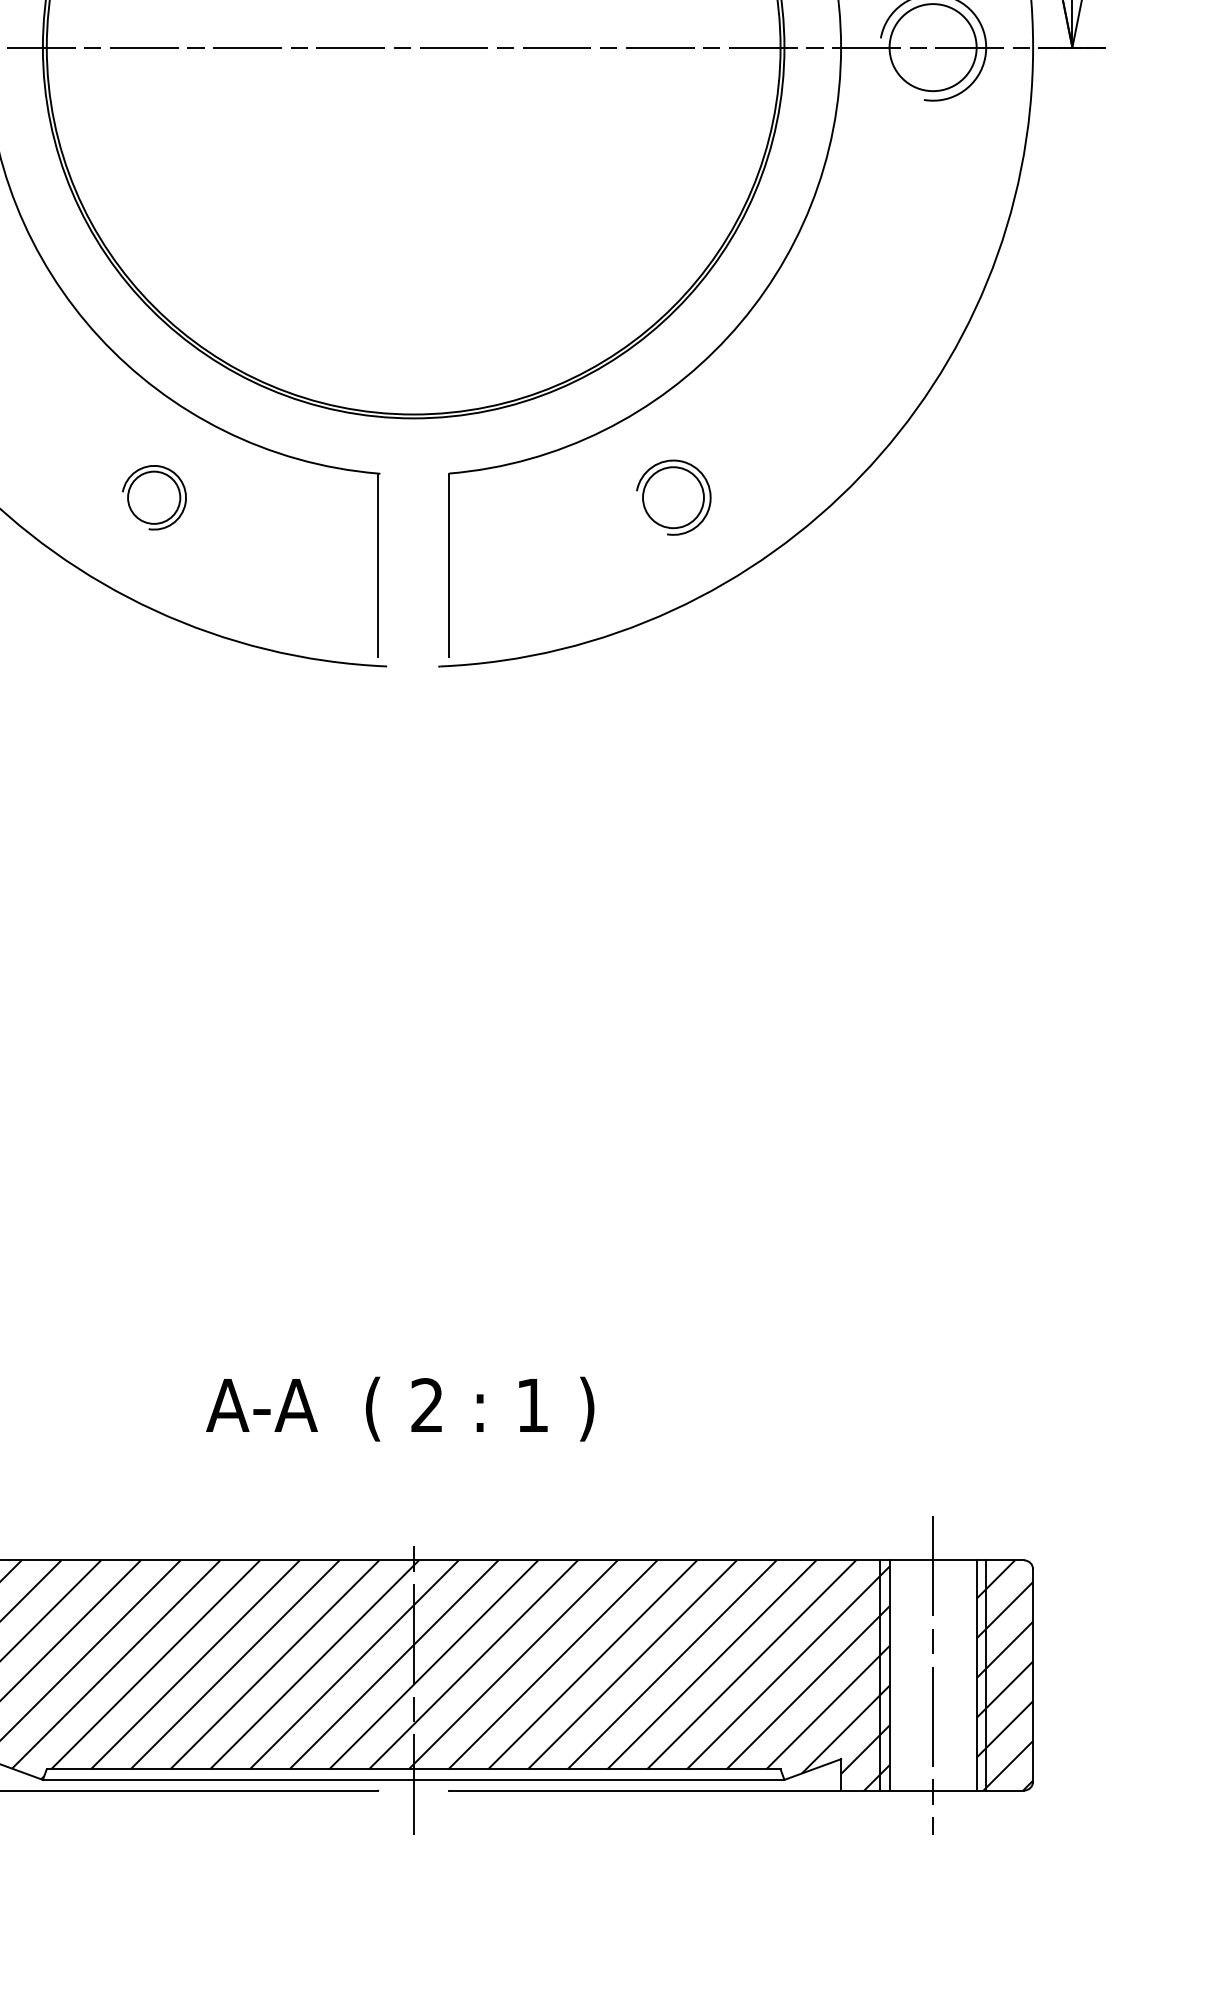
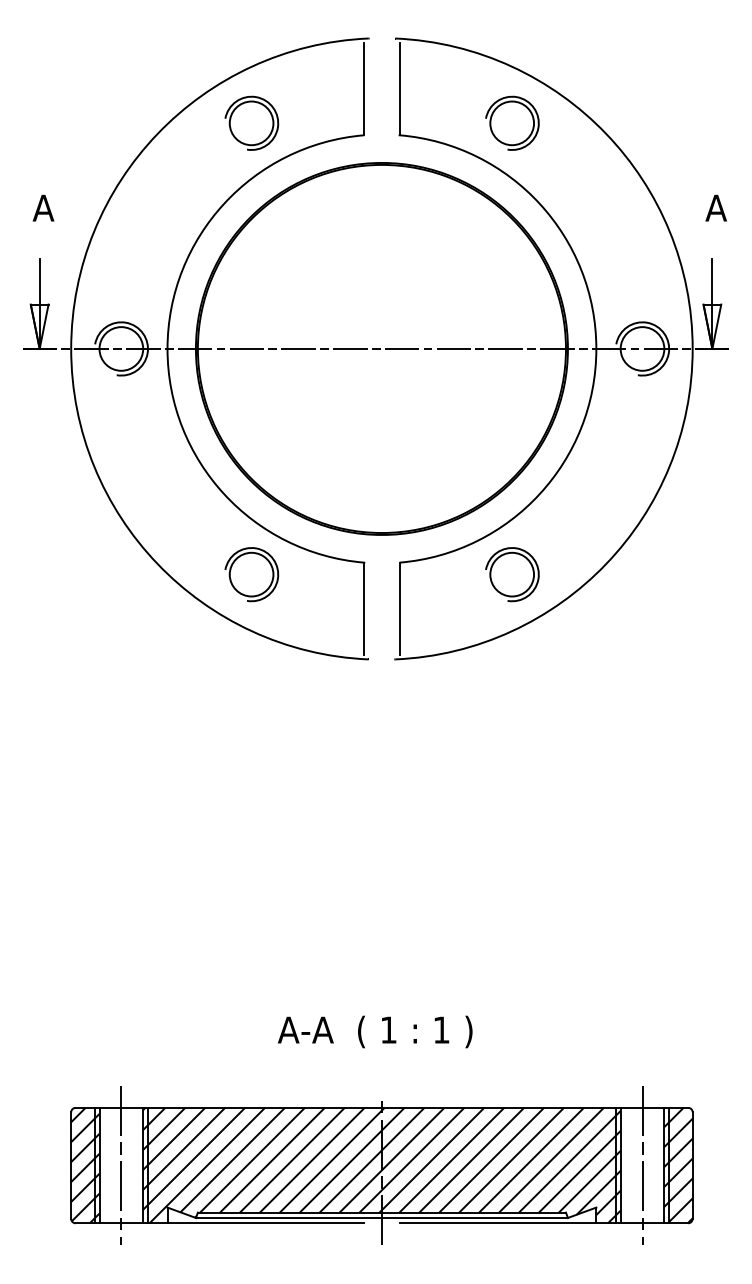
part: (153, 497) -> (251, 574), size x1.67
part: (673, 497) -> (512, 574), size x1.43
text: (426, 1404) -> (388, 1029), 2 -> 1

